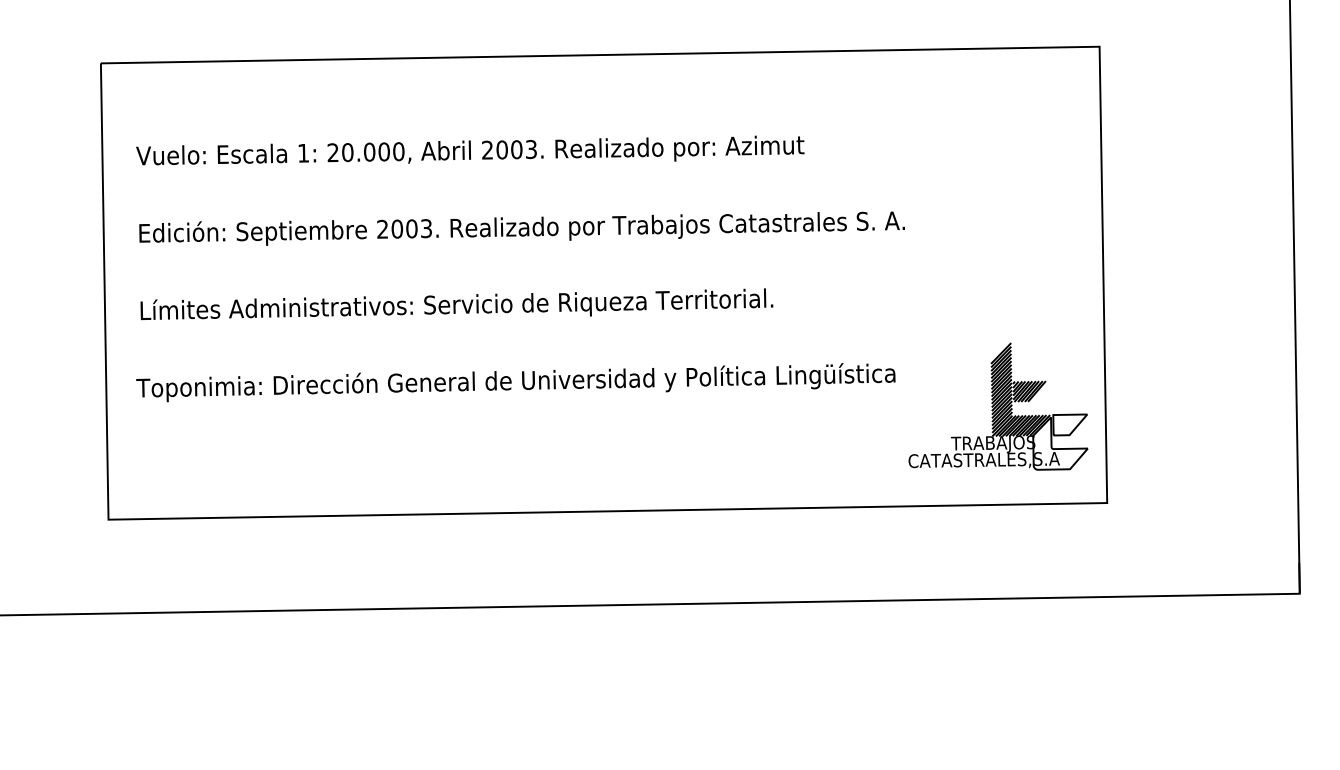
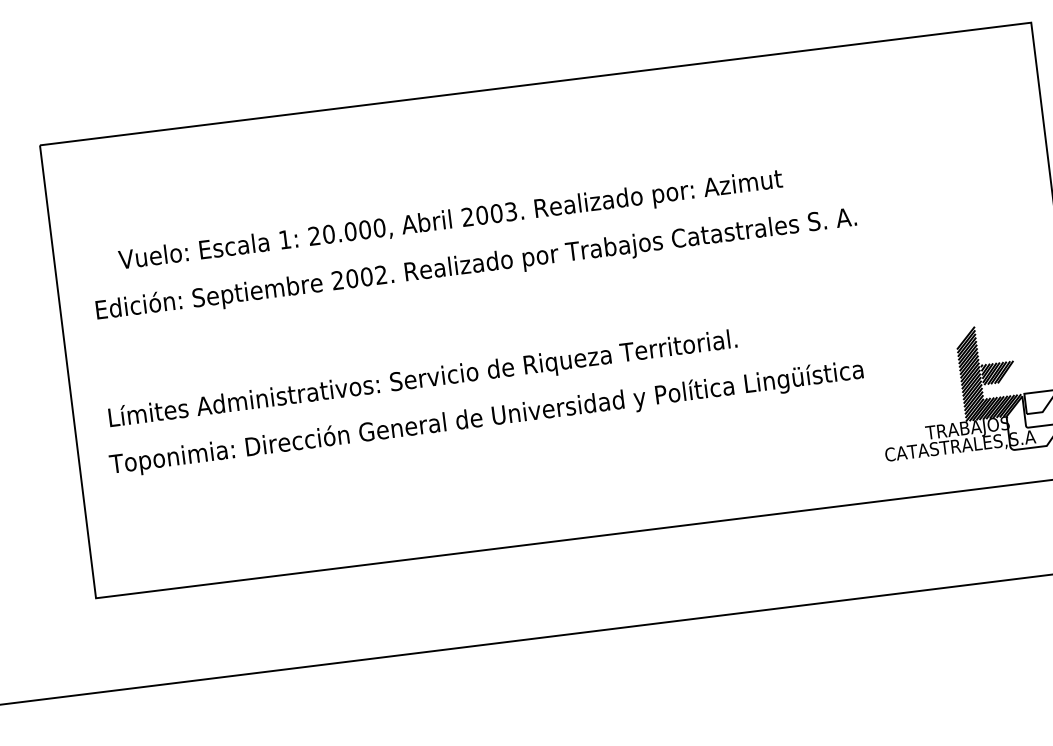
text: (470, 150) -> (450, 219), moved
text: (426, 228) -> (381, 274), 2003. -> 2002.
text: (456, 304) -> (422, 378), moved

